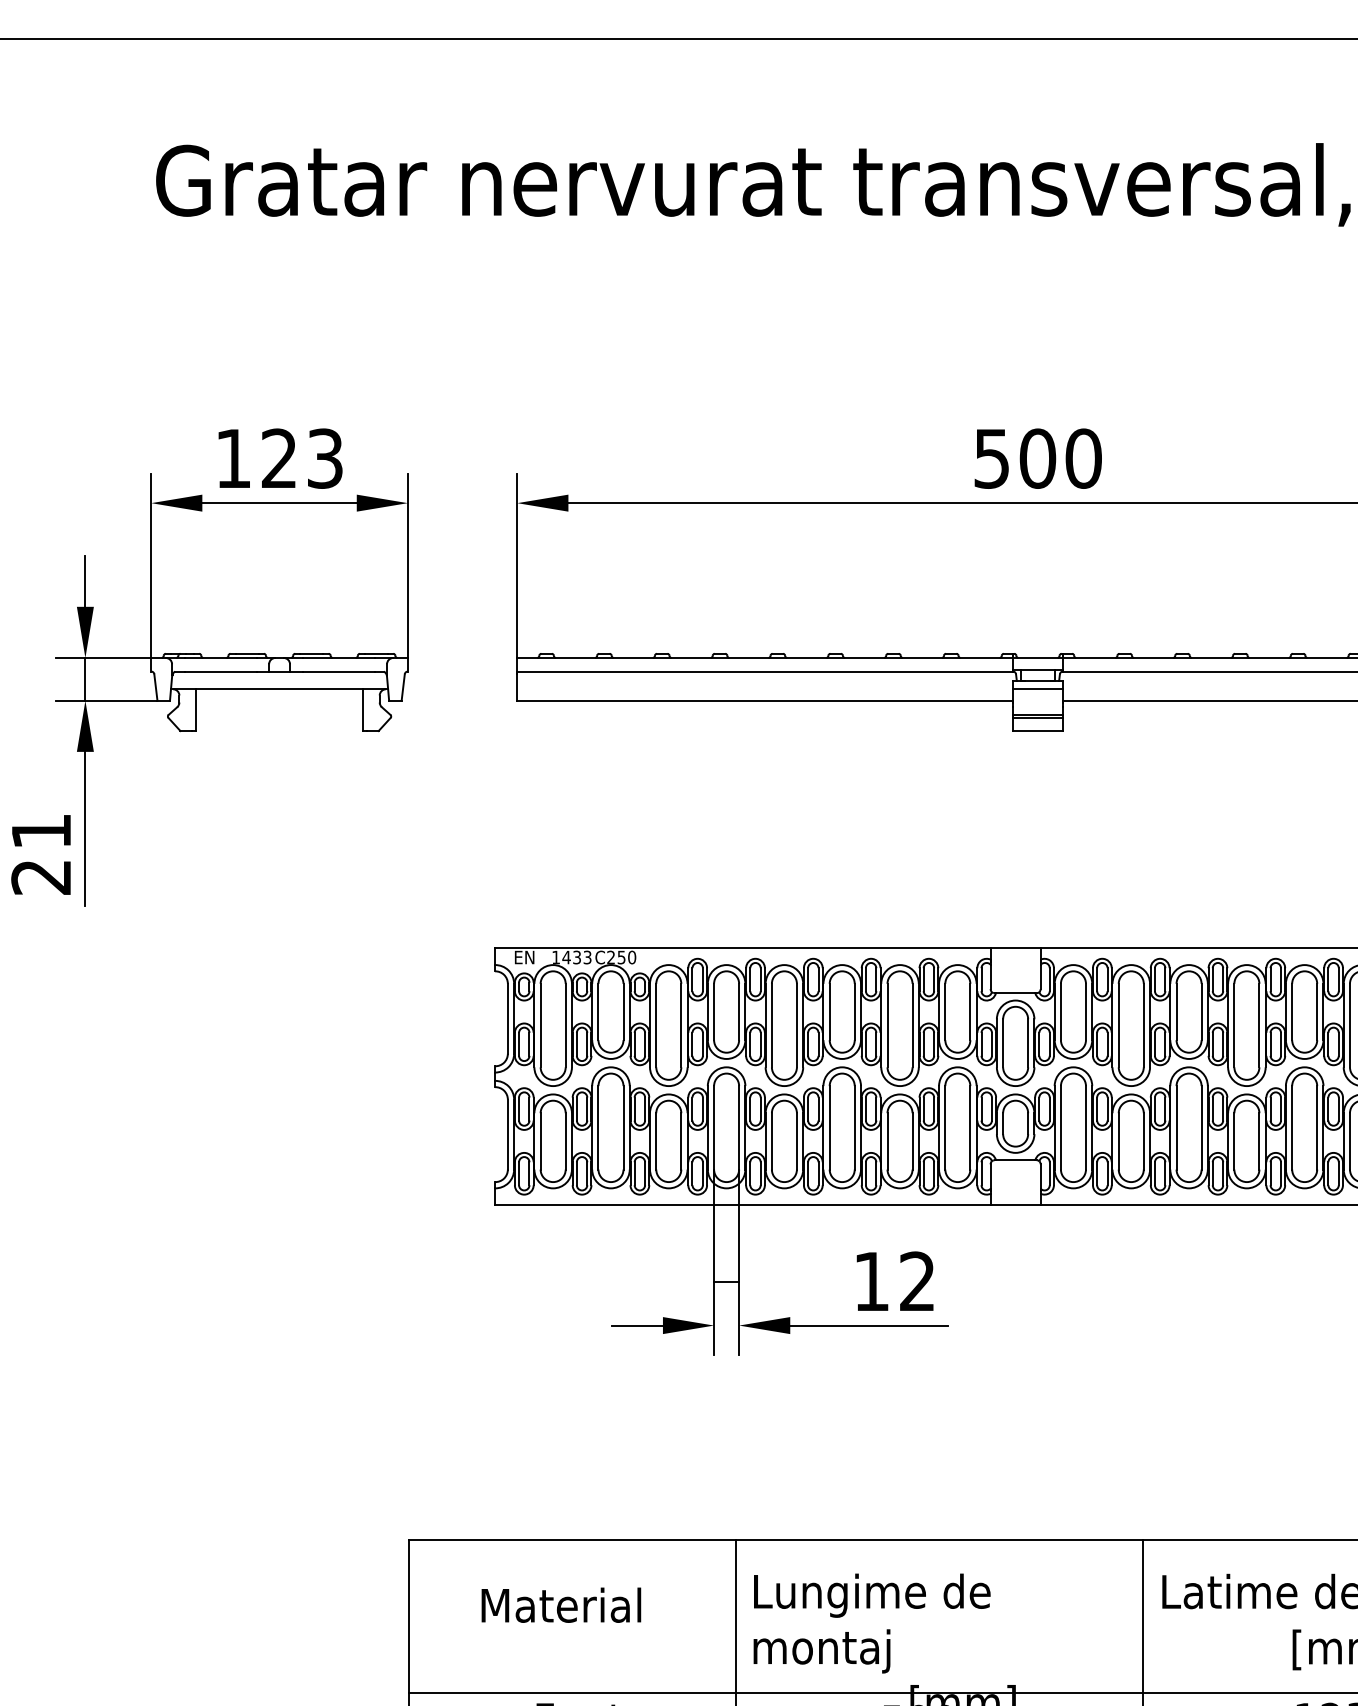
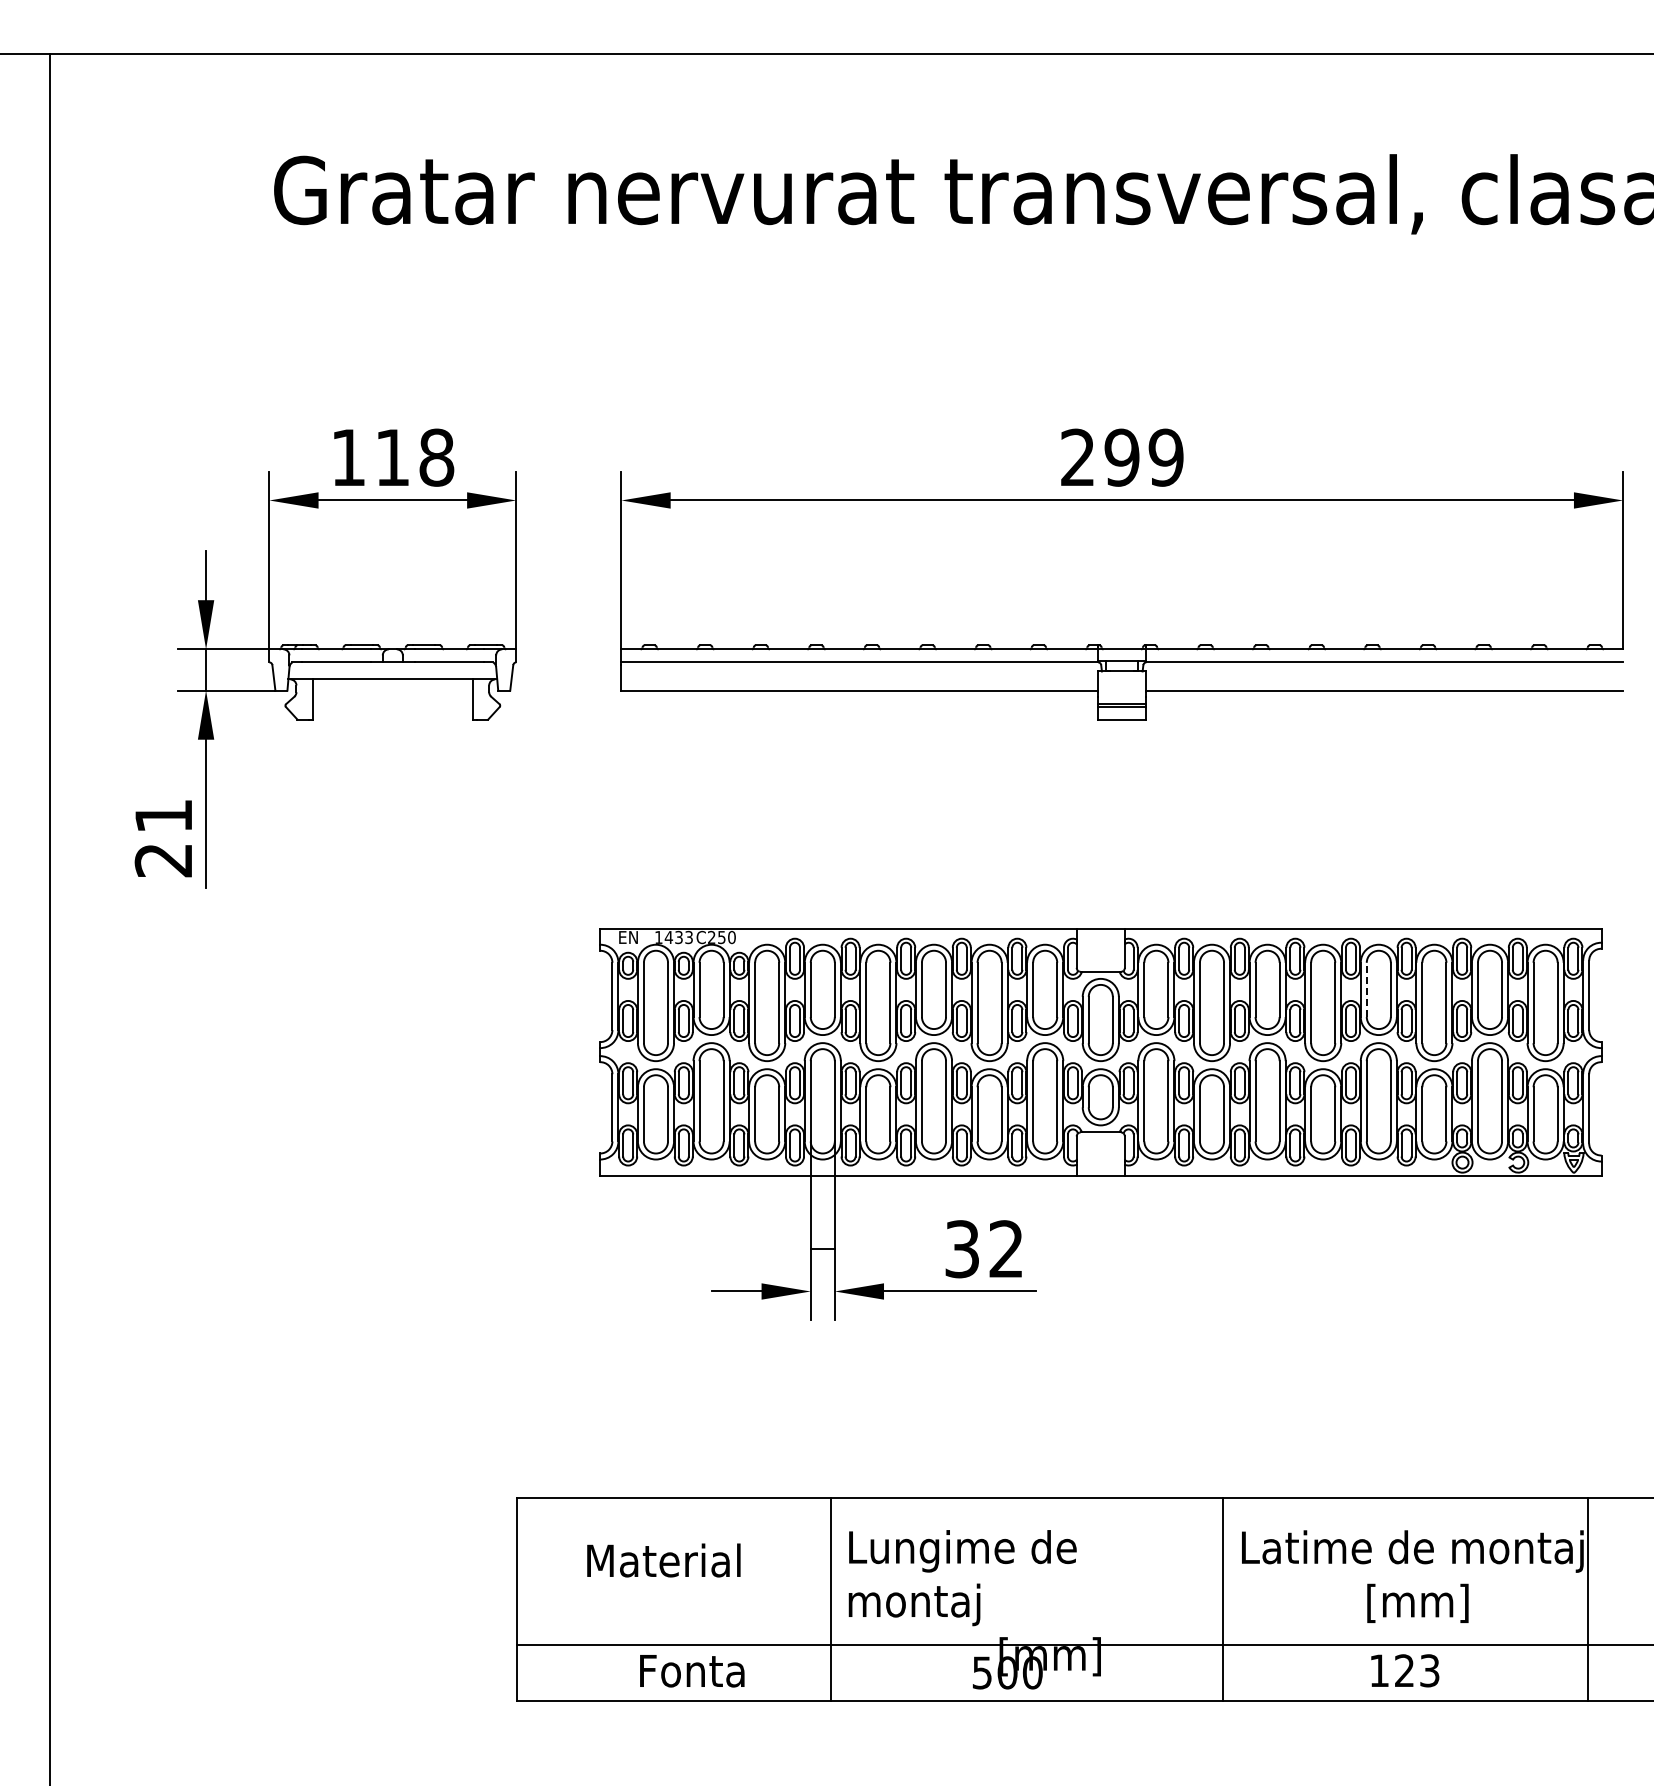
text: (302, 458) -> (414, 457), 123 -> 118
text: (1038, 458) -> (1122, 457), 500 -> 299
line: (1038, 689) -> (1122, 679), removed
line: (1291, 1011) -> (1366, 989), solid -> dashed
text: (870, 1281) -> (961, 1249), 12 -> 32

